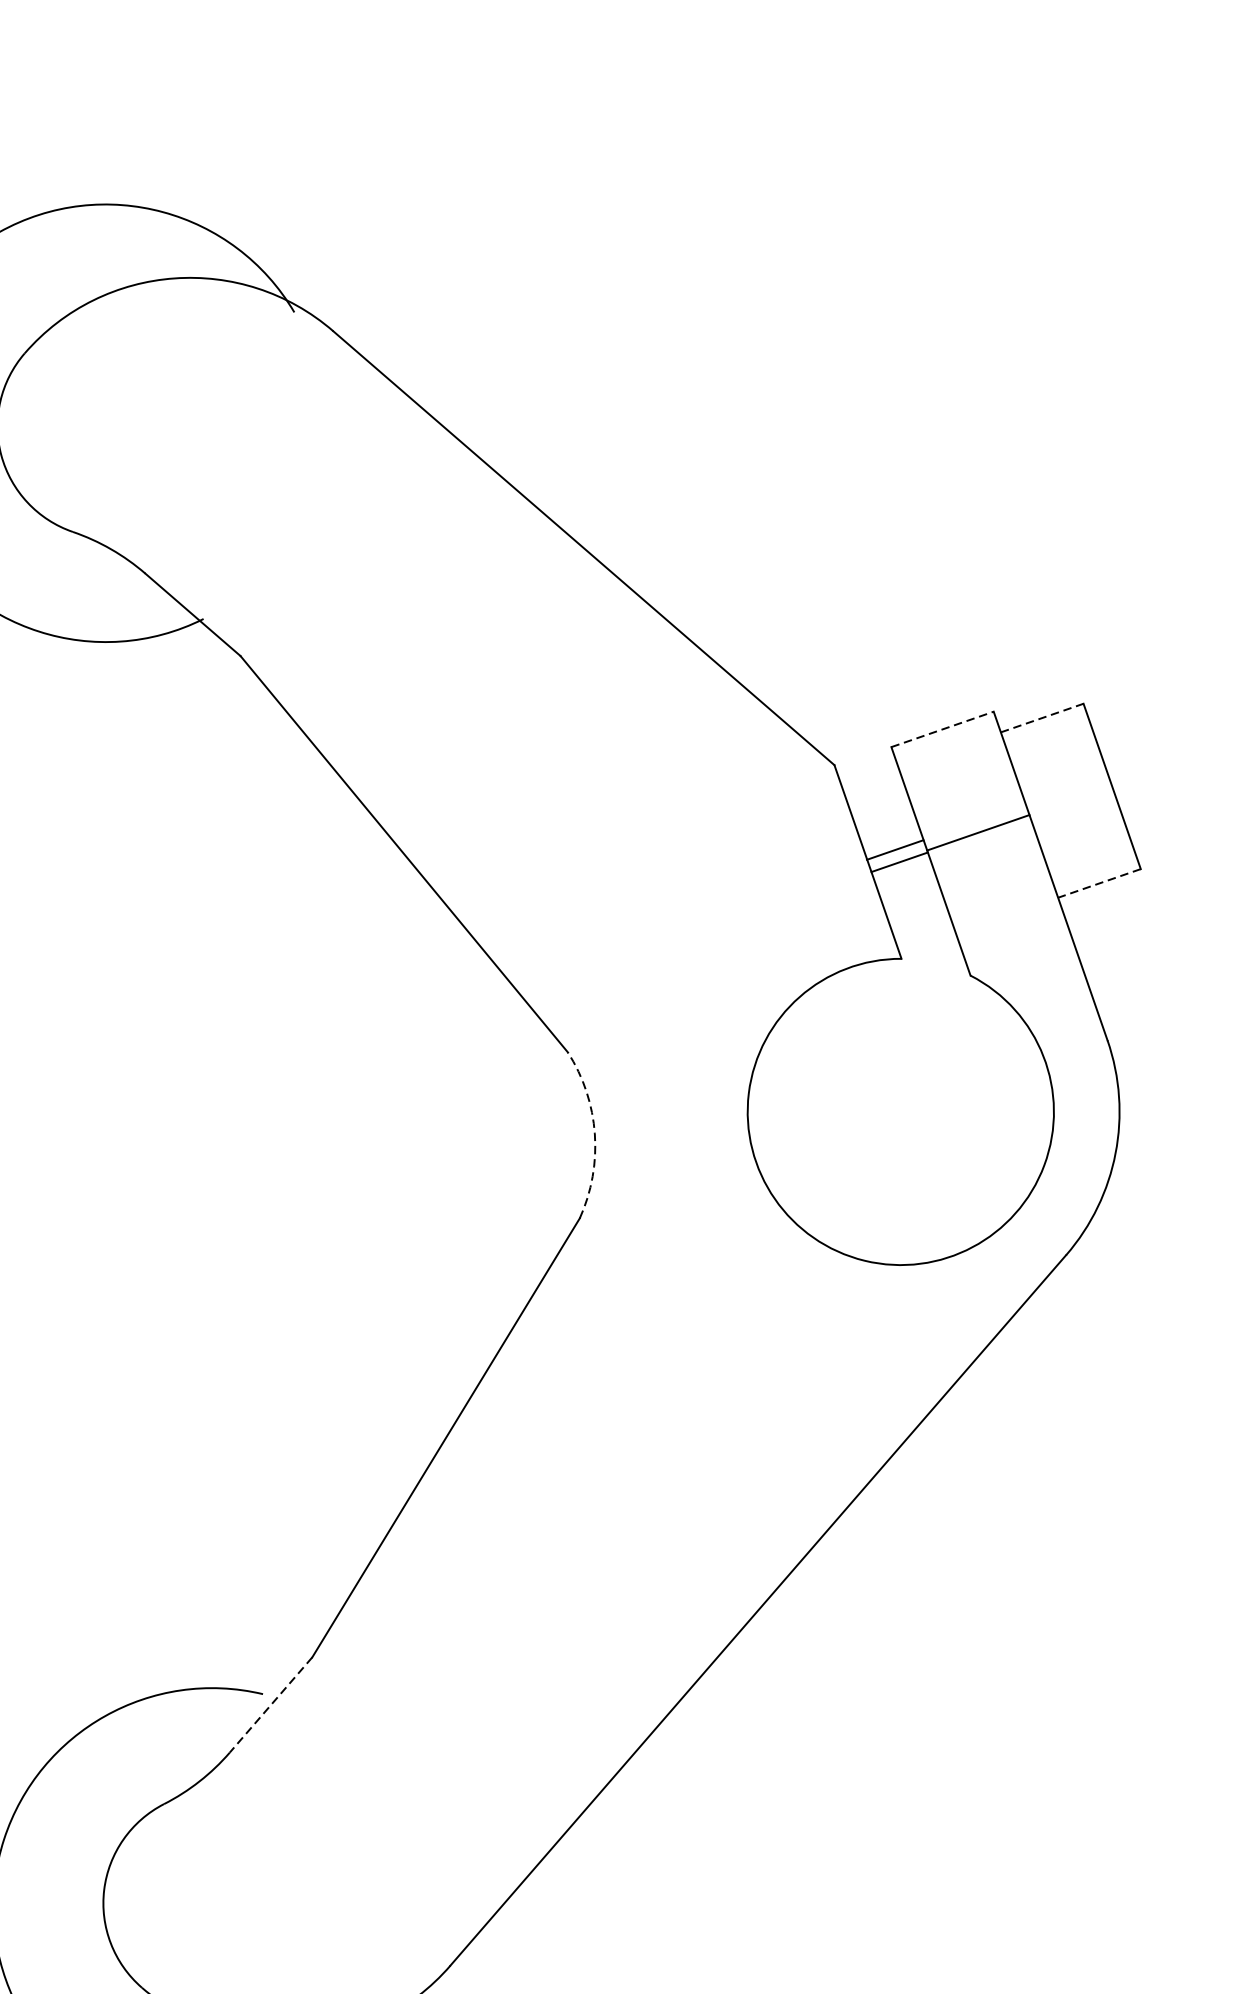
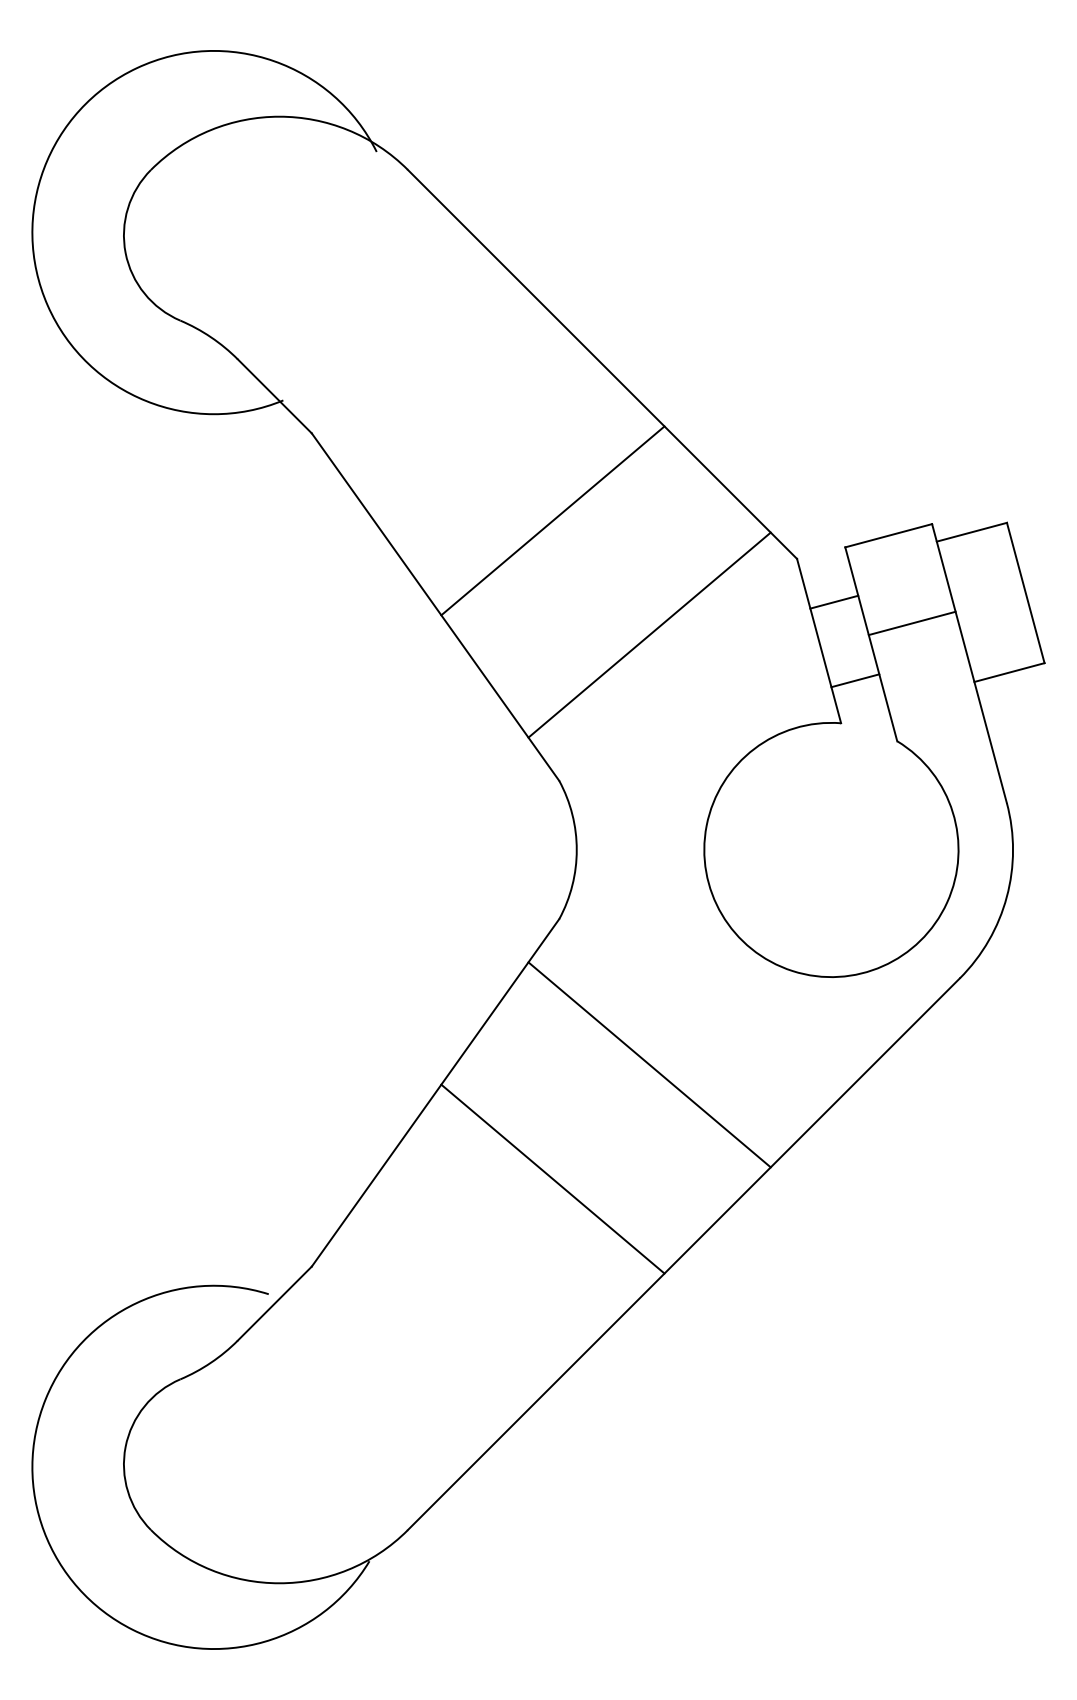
line: (1042, 718) -> (972, 532), dashed -> solid
line: (942, 729) -> (888, 535), dashed -> solid
line: (537, 740) -> (552, 520), added
line: (895, 849) -> (855, 680), moved
line: (899, 861) -> (834, 601), moved
line: (663, 868) -> (649, 634), added
line: (1099, 883) -> (1009, 672), dashed -> solid
arc: (594, 1134) -> (576, 850), dashed -> solid
line: (700, 1385) -> (649, 1064), added
line: (593, 1530) -> (552, 1178), added
line: (270, 1704) -> (274, 1303), dashed -> solid

